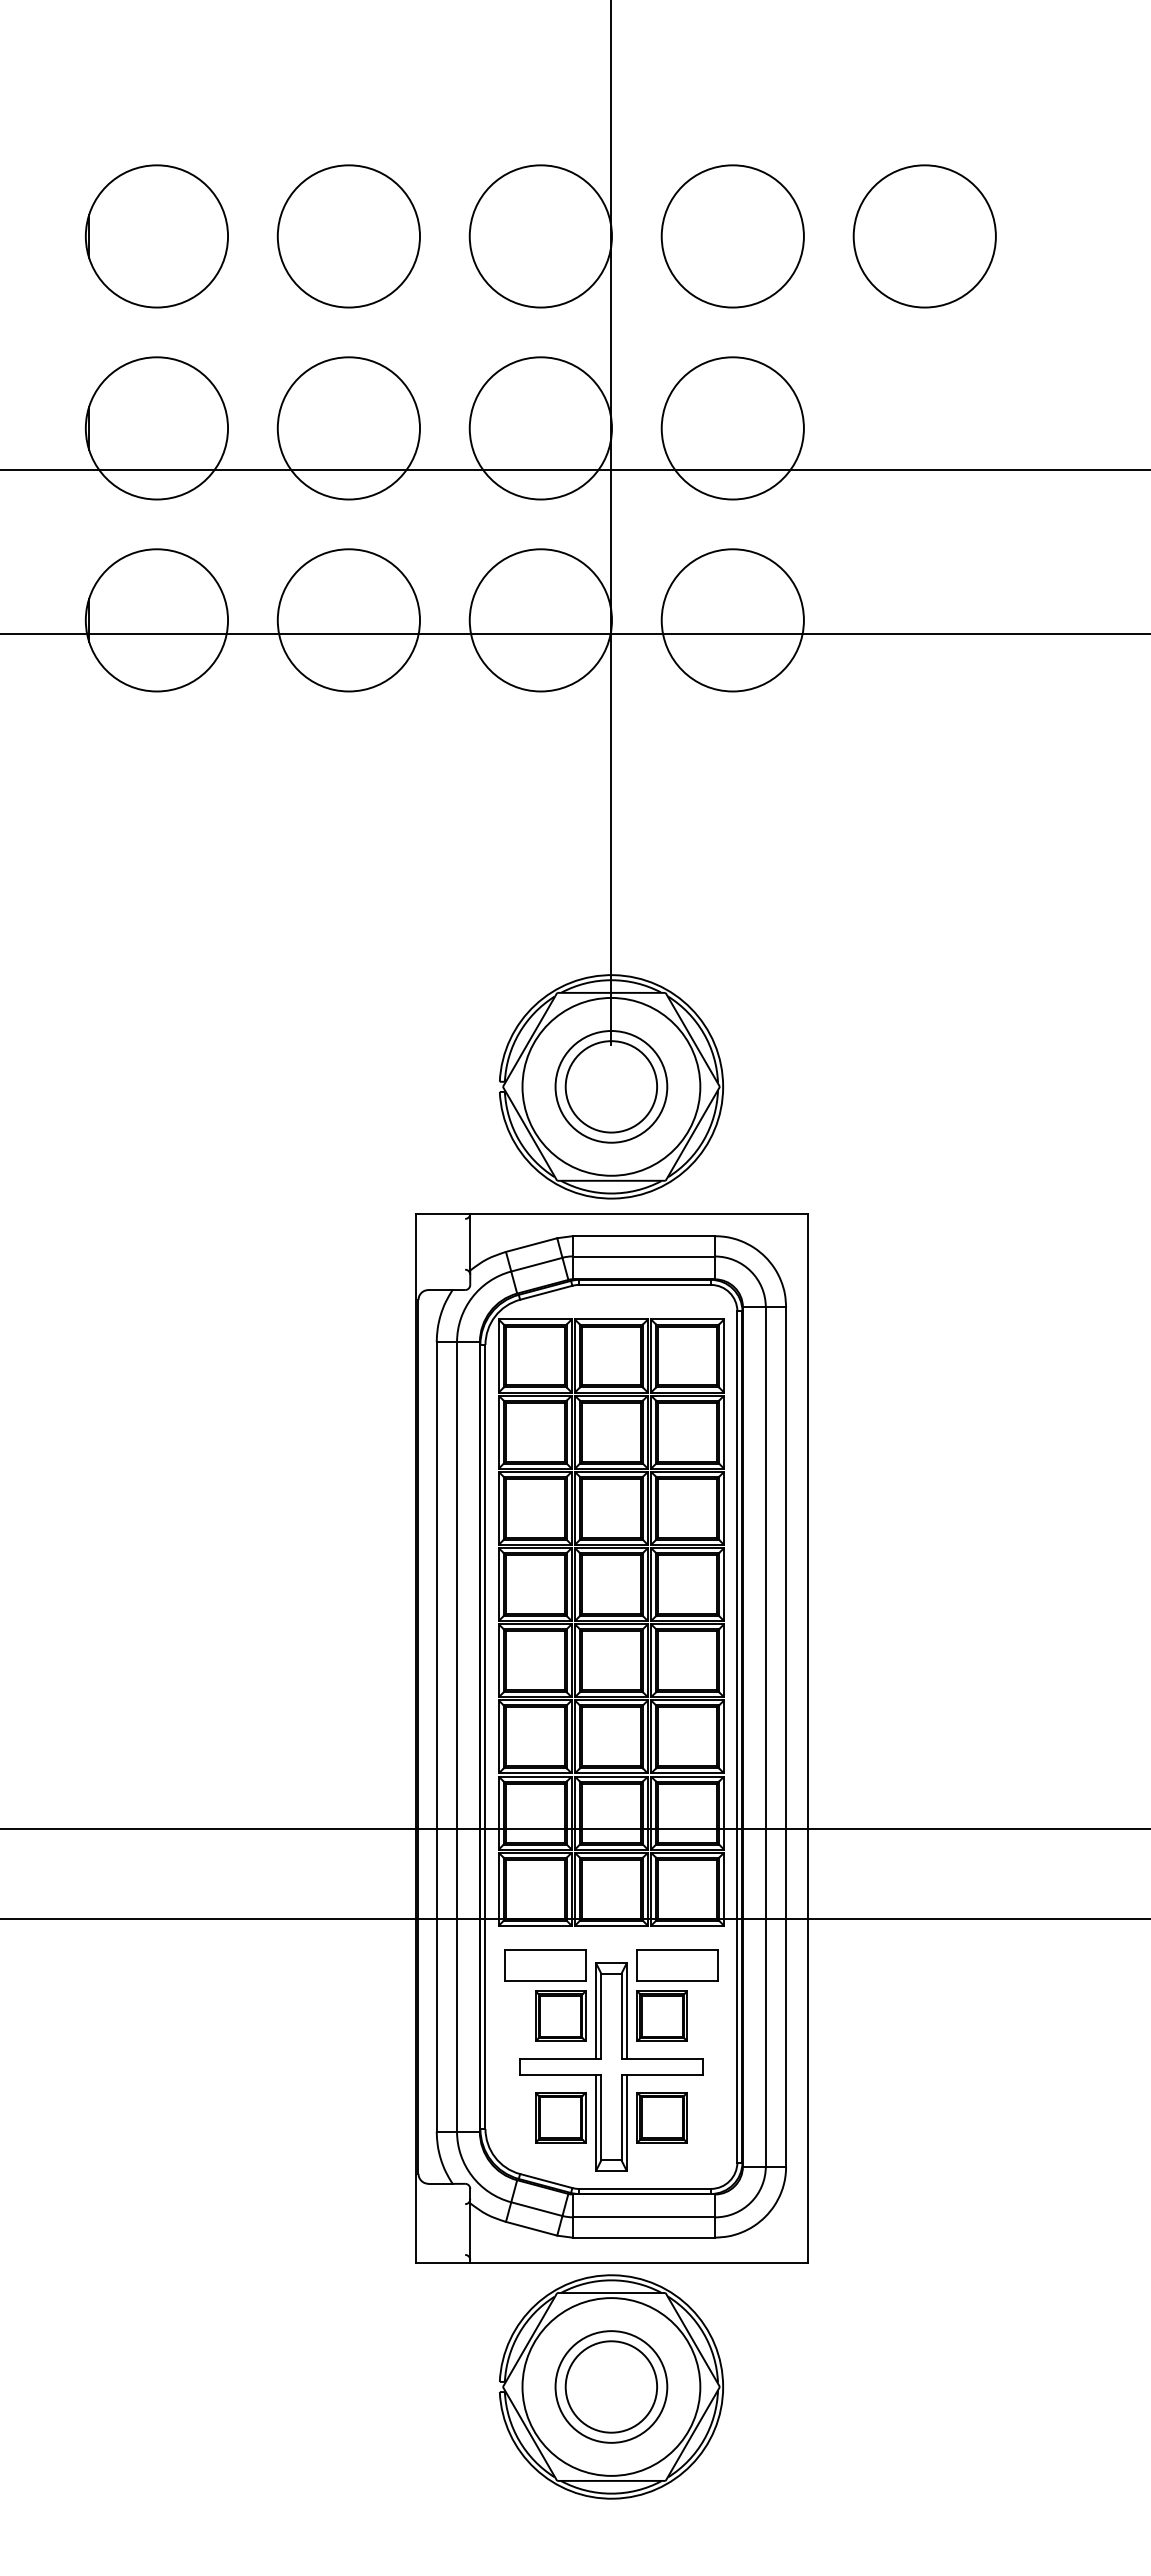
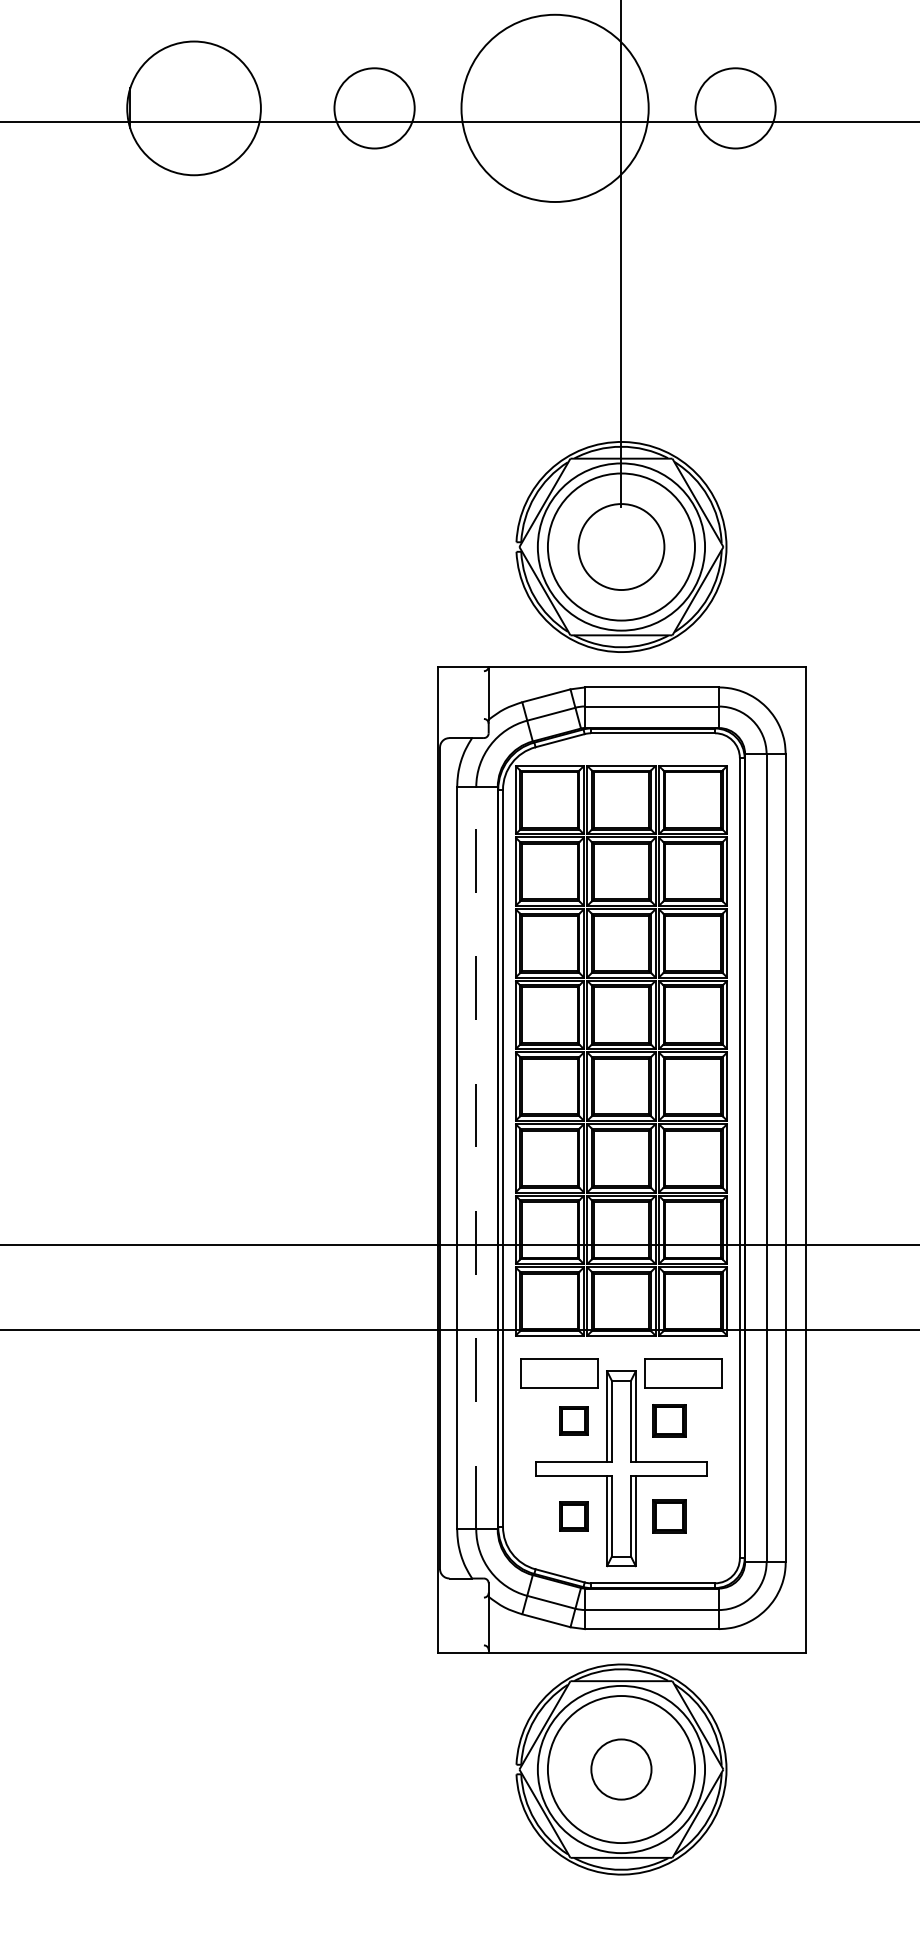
circle: (348, 620) -> (374, 108), size x0.6
circle: (540, 620) -> (554, 108), size x1.4
circle: (732, 620) -> (735, 108), size x0.6
circle: (611, 1086) -> (621, 546), size x1.4
line: (457, 1736) -> (476, 1157), solid -> dashed
part: (560, 2015) -> (573, 1420), size x0.6
part: (661, 2015) -> (668, 1420), size x0.7
part: (560, 2117) -> (573, 1516), size x0.6
part: (661, 2117) -> (668, 1516), size x0.7
circle: (611, 2386) -> (621, 1769), size x0.7
circle: (611, 2386) -> (621, 1769), size x1.4

